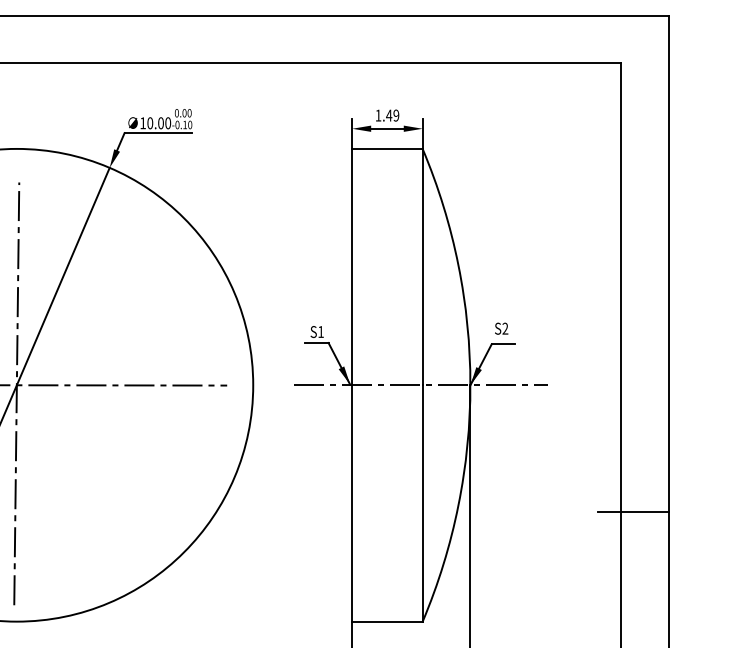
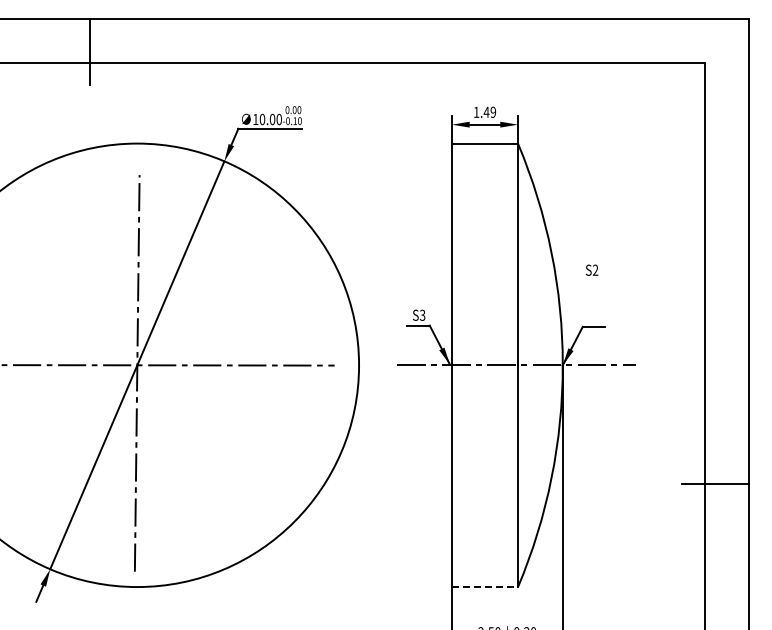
text: (501, 327) -> (591, 269), moved
text: (320, 331) -> (422, 314), S1 -> S3
line: (388, 622) -> (485, 587), solid -> dashed

